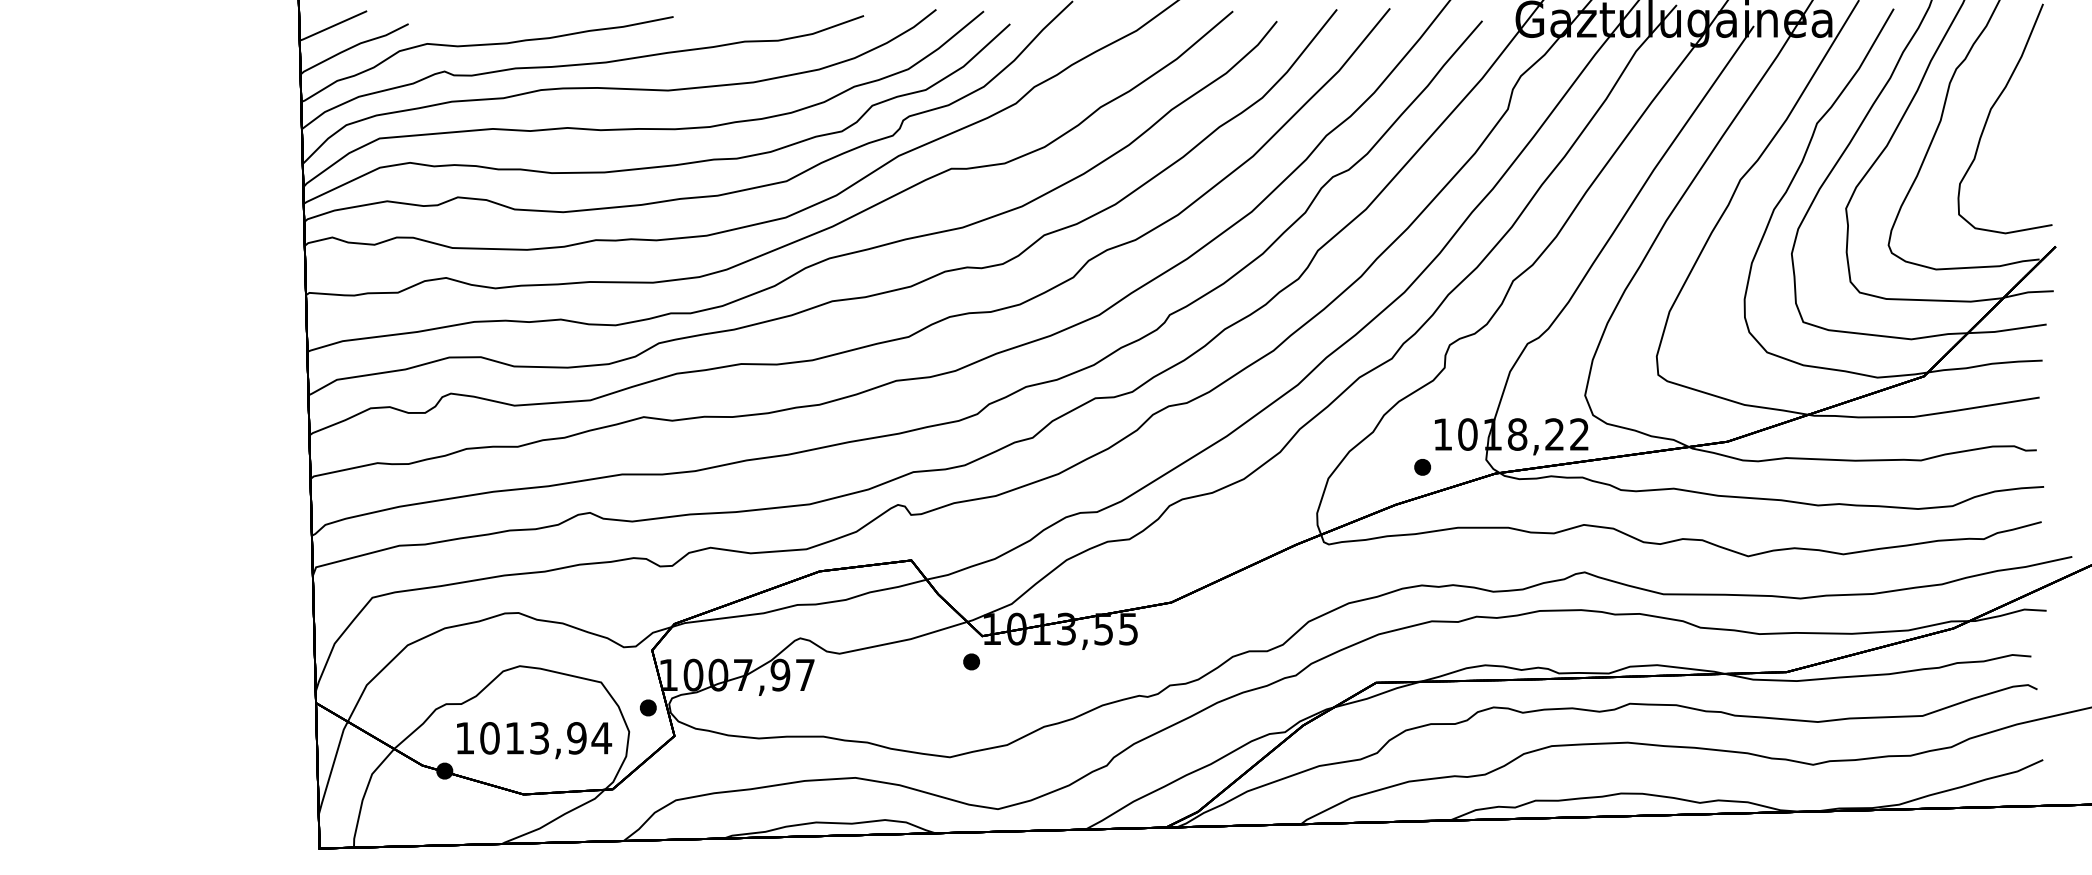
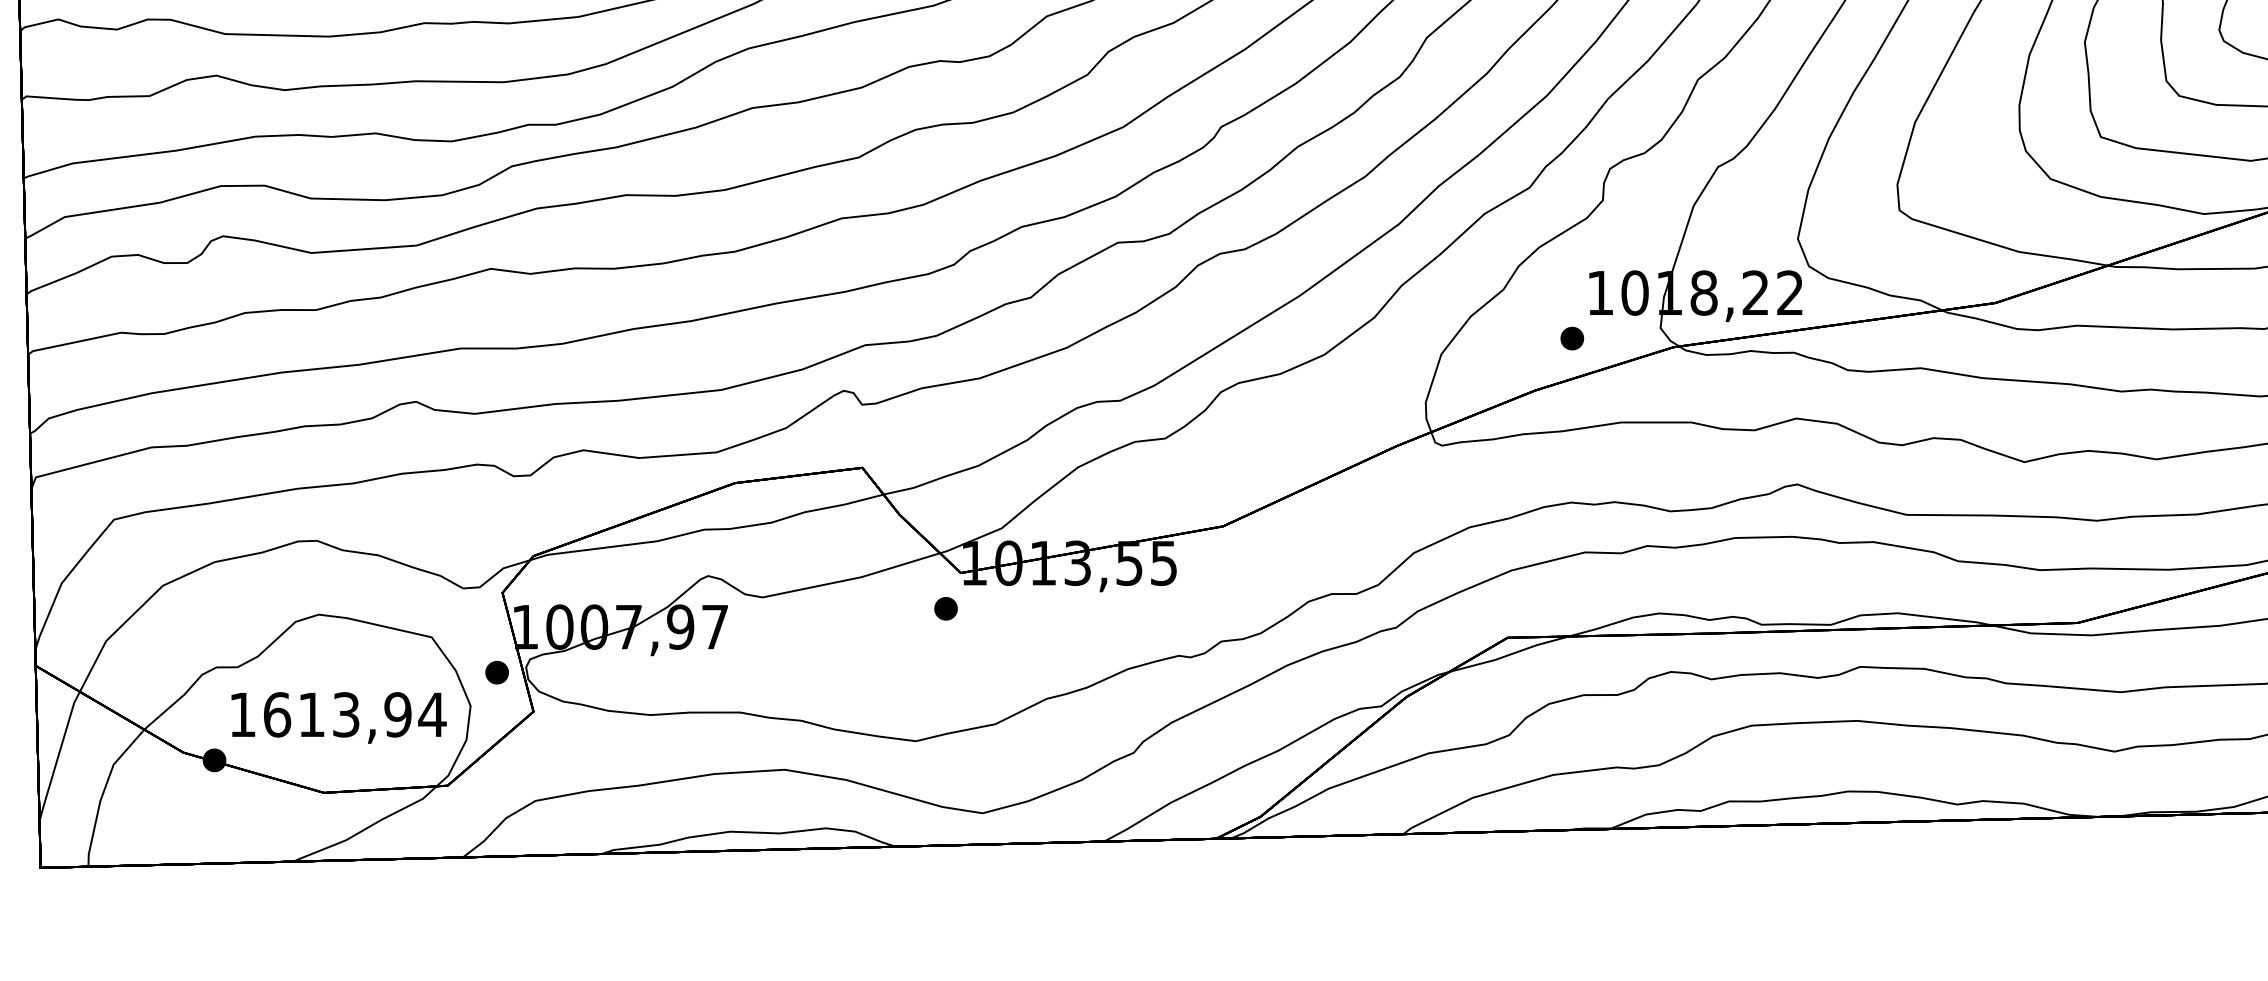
text: (489, 738) -> (276, 715), 1013,94 -> 1613,94

